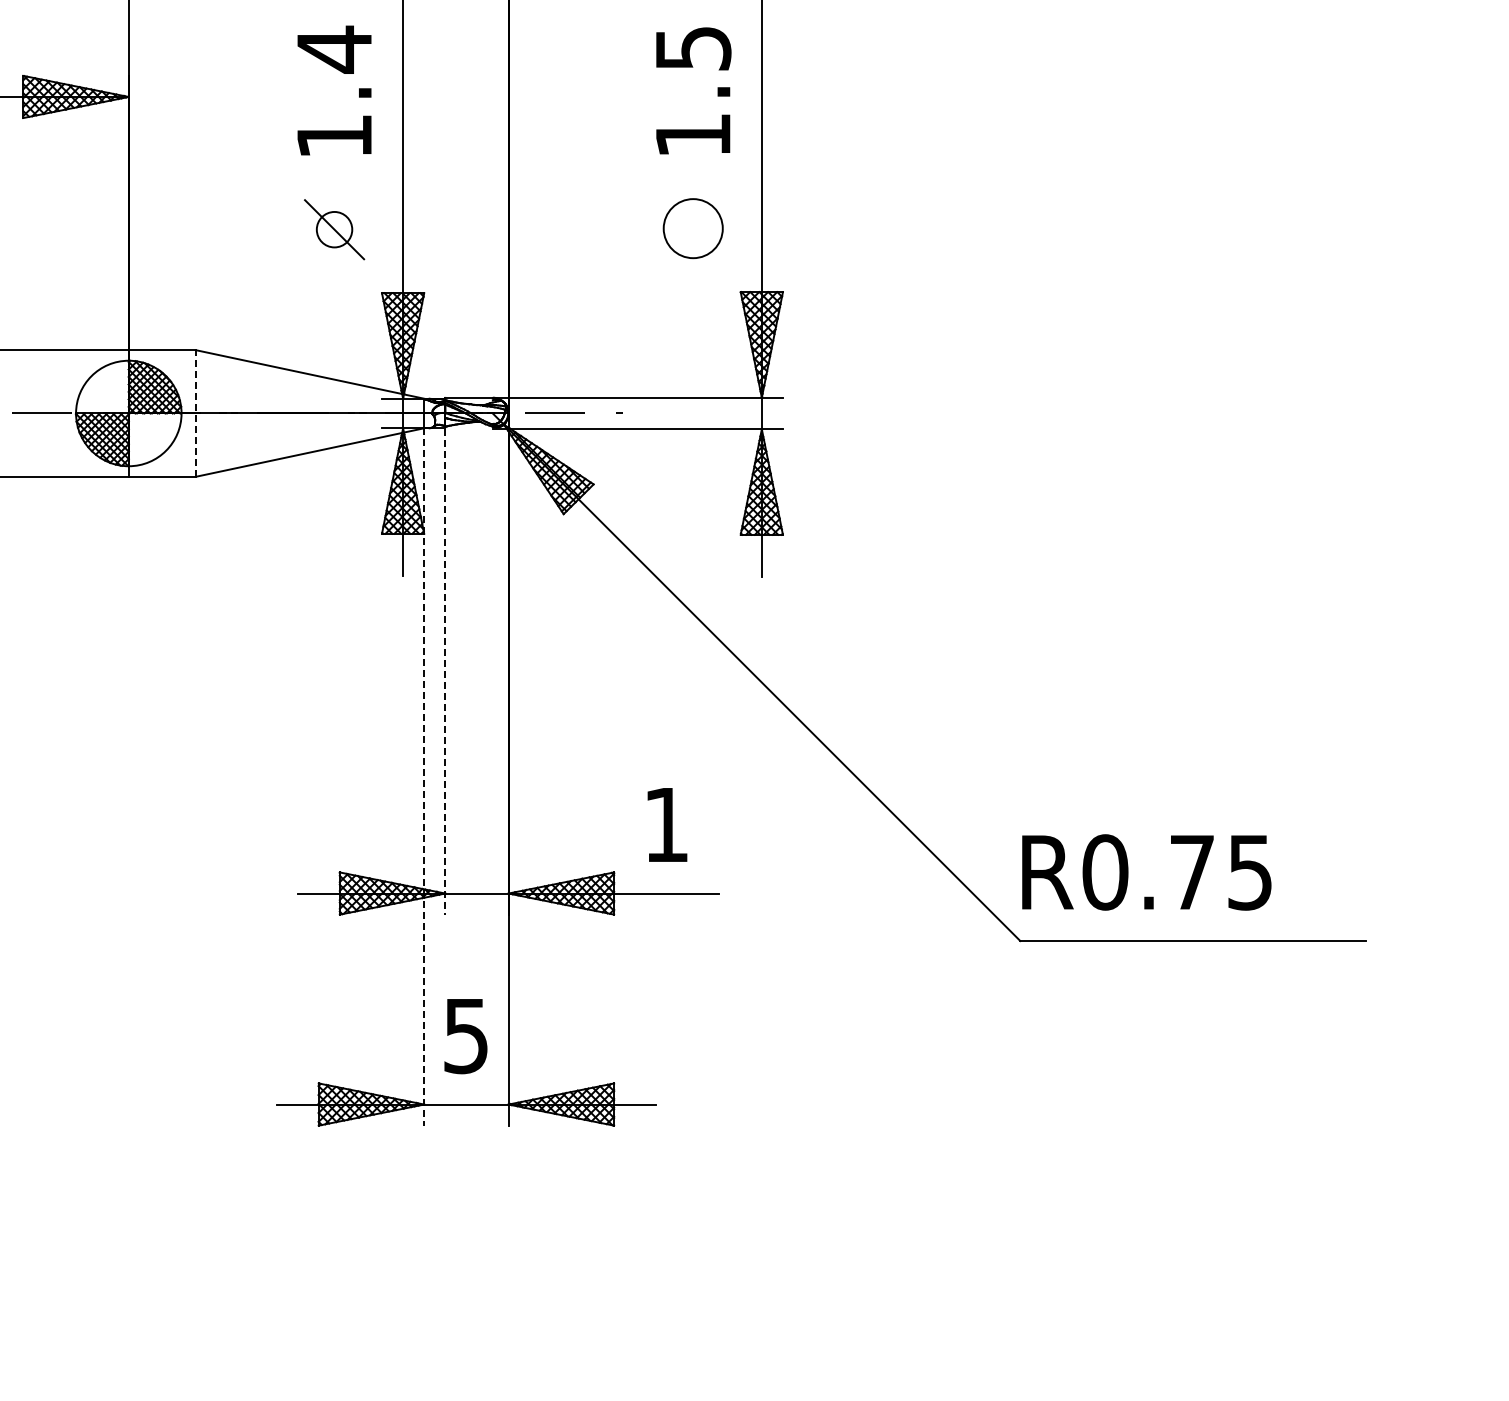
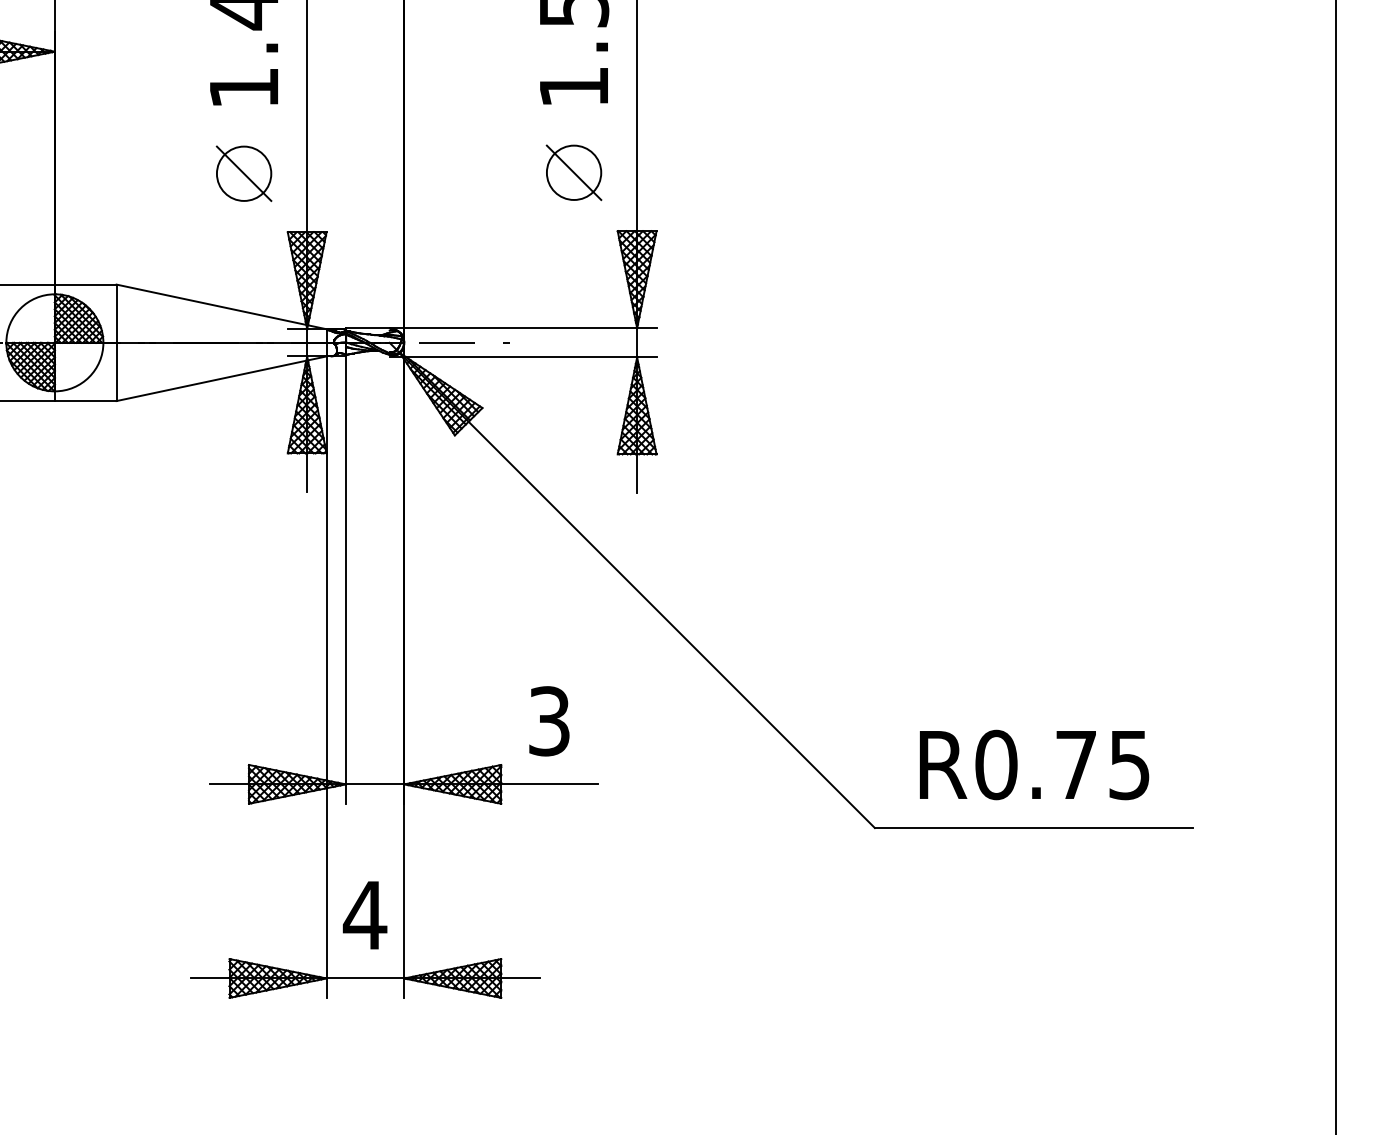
line: (692, 228) -> (573, 172), added
circle: (334, 229) -> (244, 173), size x1.67
line: (195, 413) -> (116, 342), dashed -> solid
line: (445, 671) -> (346, 580), dashed -> solid
line: (424, 776) -> (326, 676), dashed -> solid
text: (666, 824) -> (549, 720), 1 -> 3
text: (1146, 872) -> (1034, 765), moved
text: (465, 1036) -> (364, 915), 5 -> 4

